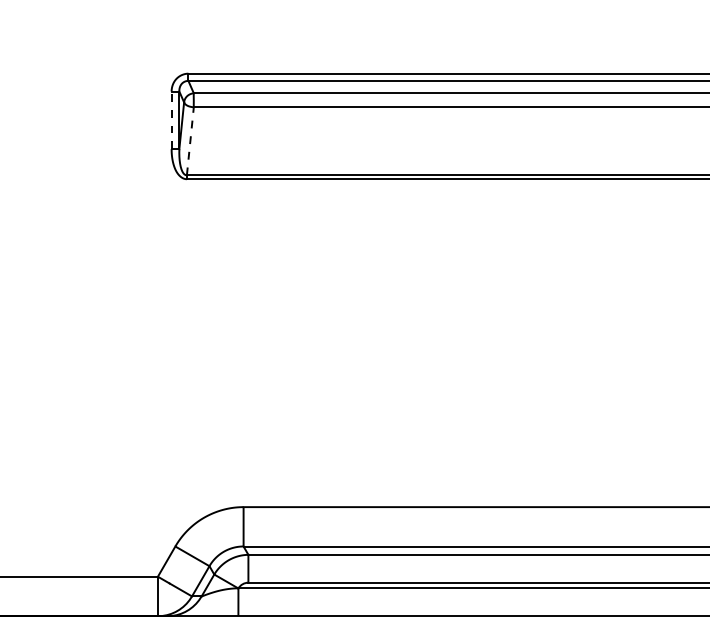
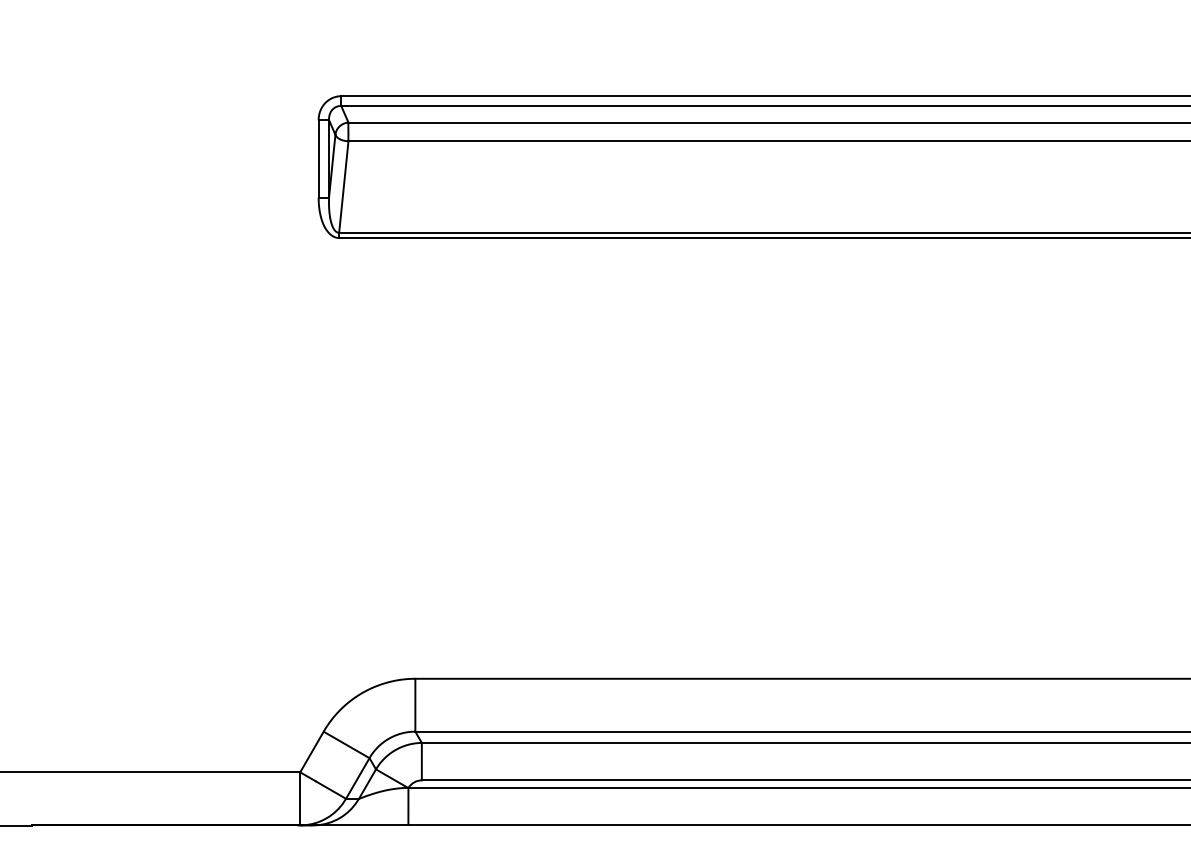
line: (171, 120) -> (318, 158), dashed -> solid
line: (190, 141) -> (343, 187), dashed -> solid

